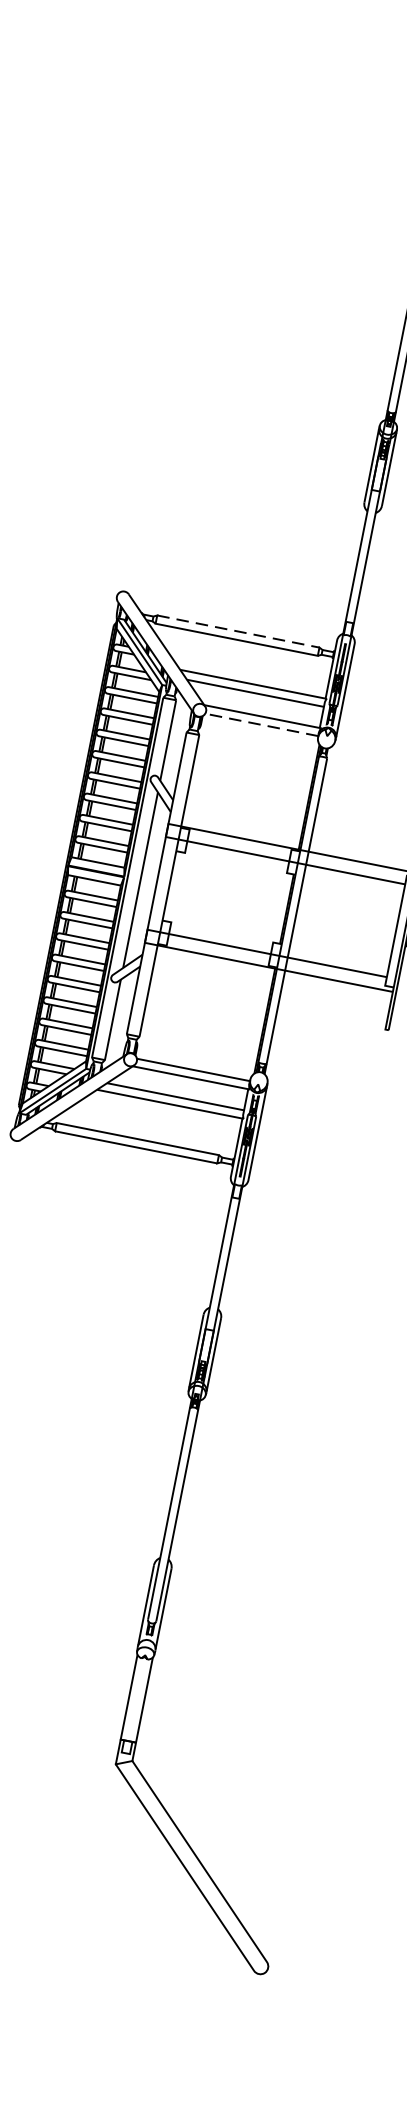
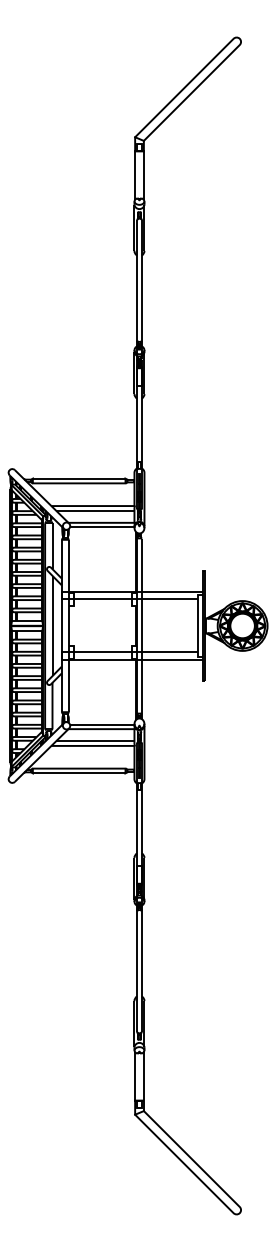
line: (238, 631) -> (79, 478), dashed -> solid
line: (260, 724) -> (101, 527), dashed -> solid

